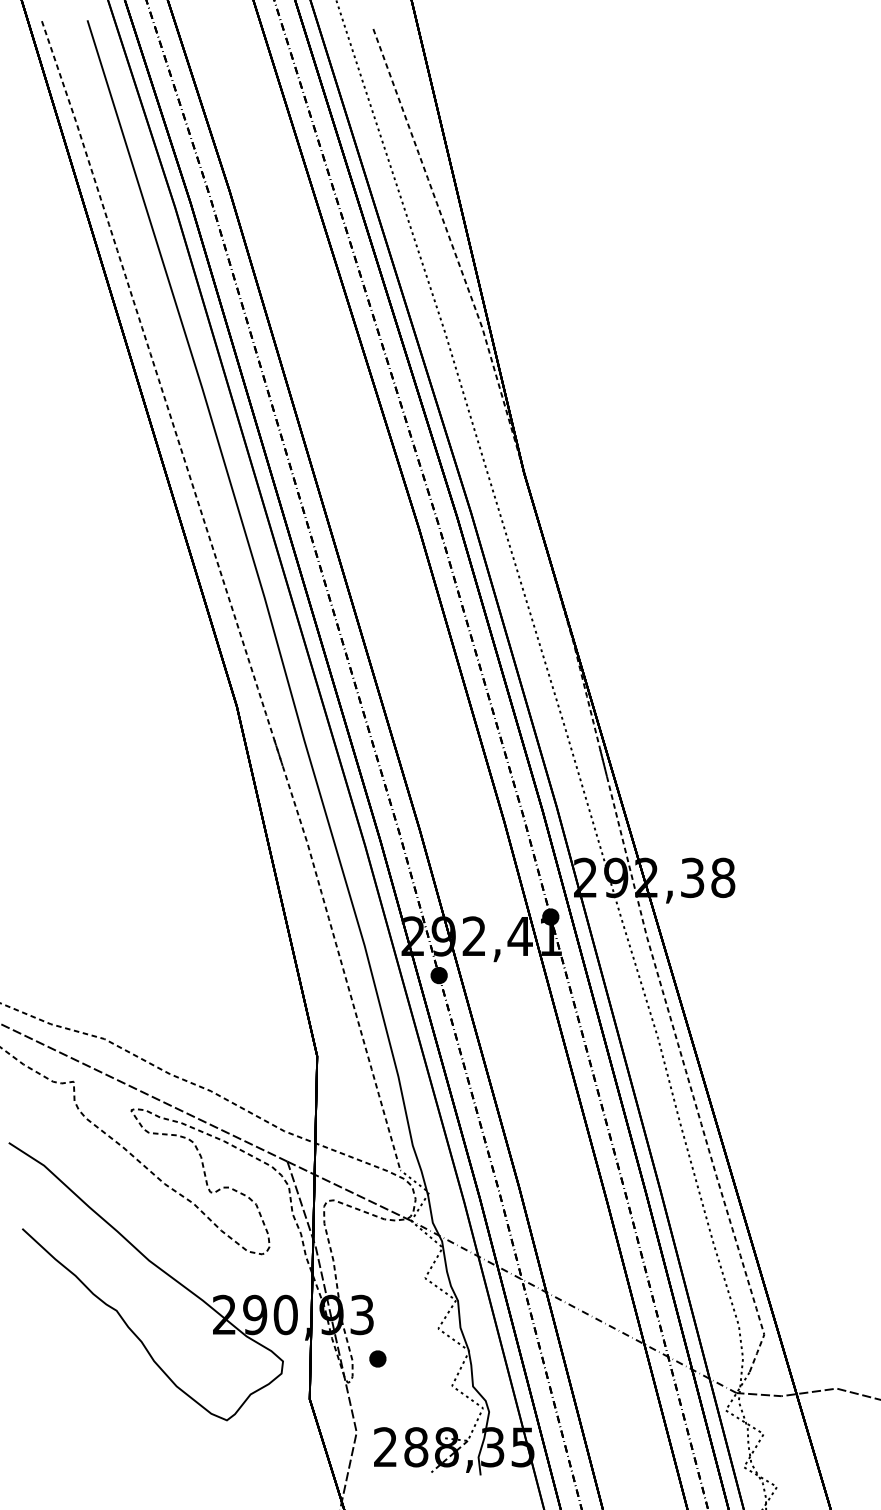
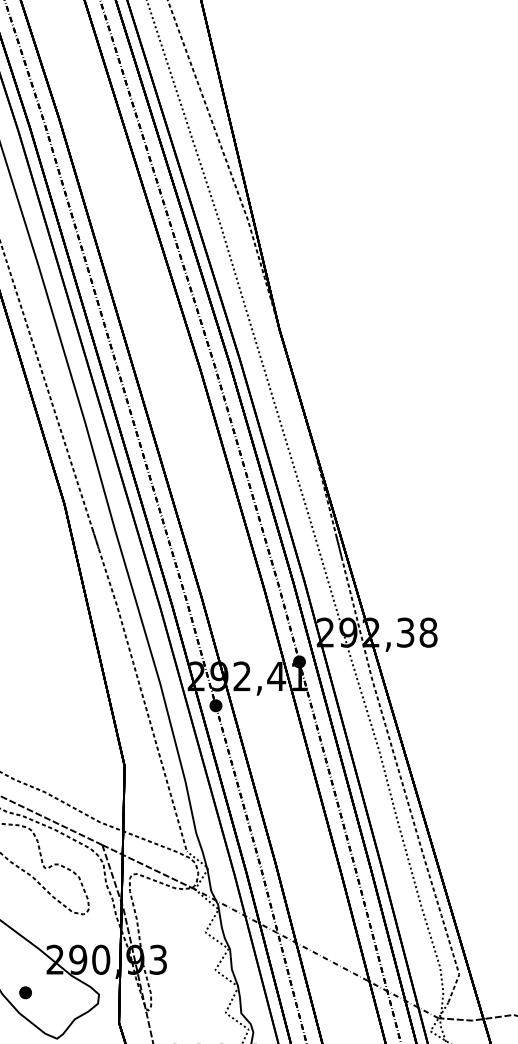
part: (377, 1358) -> (25, 992), moved

